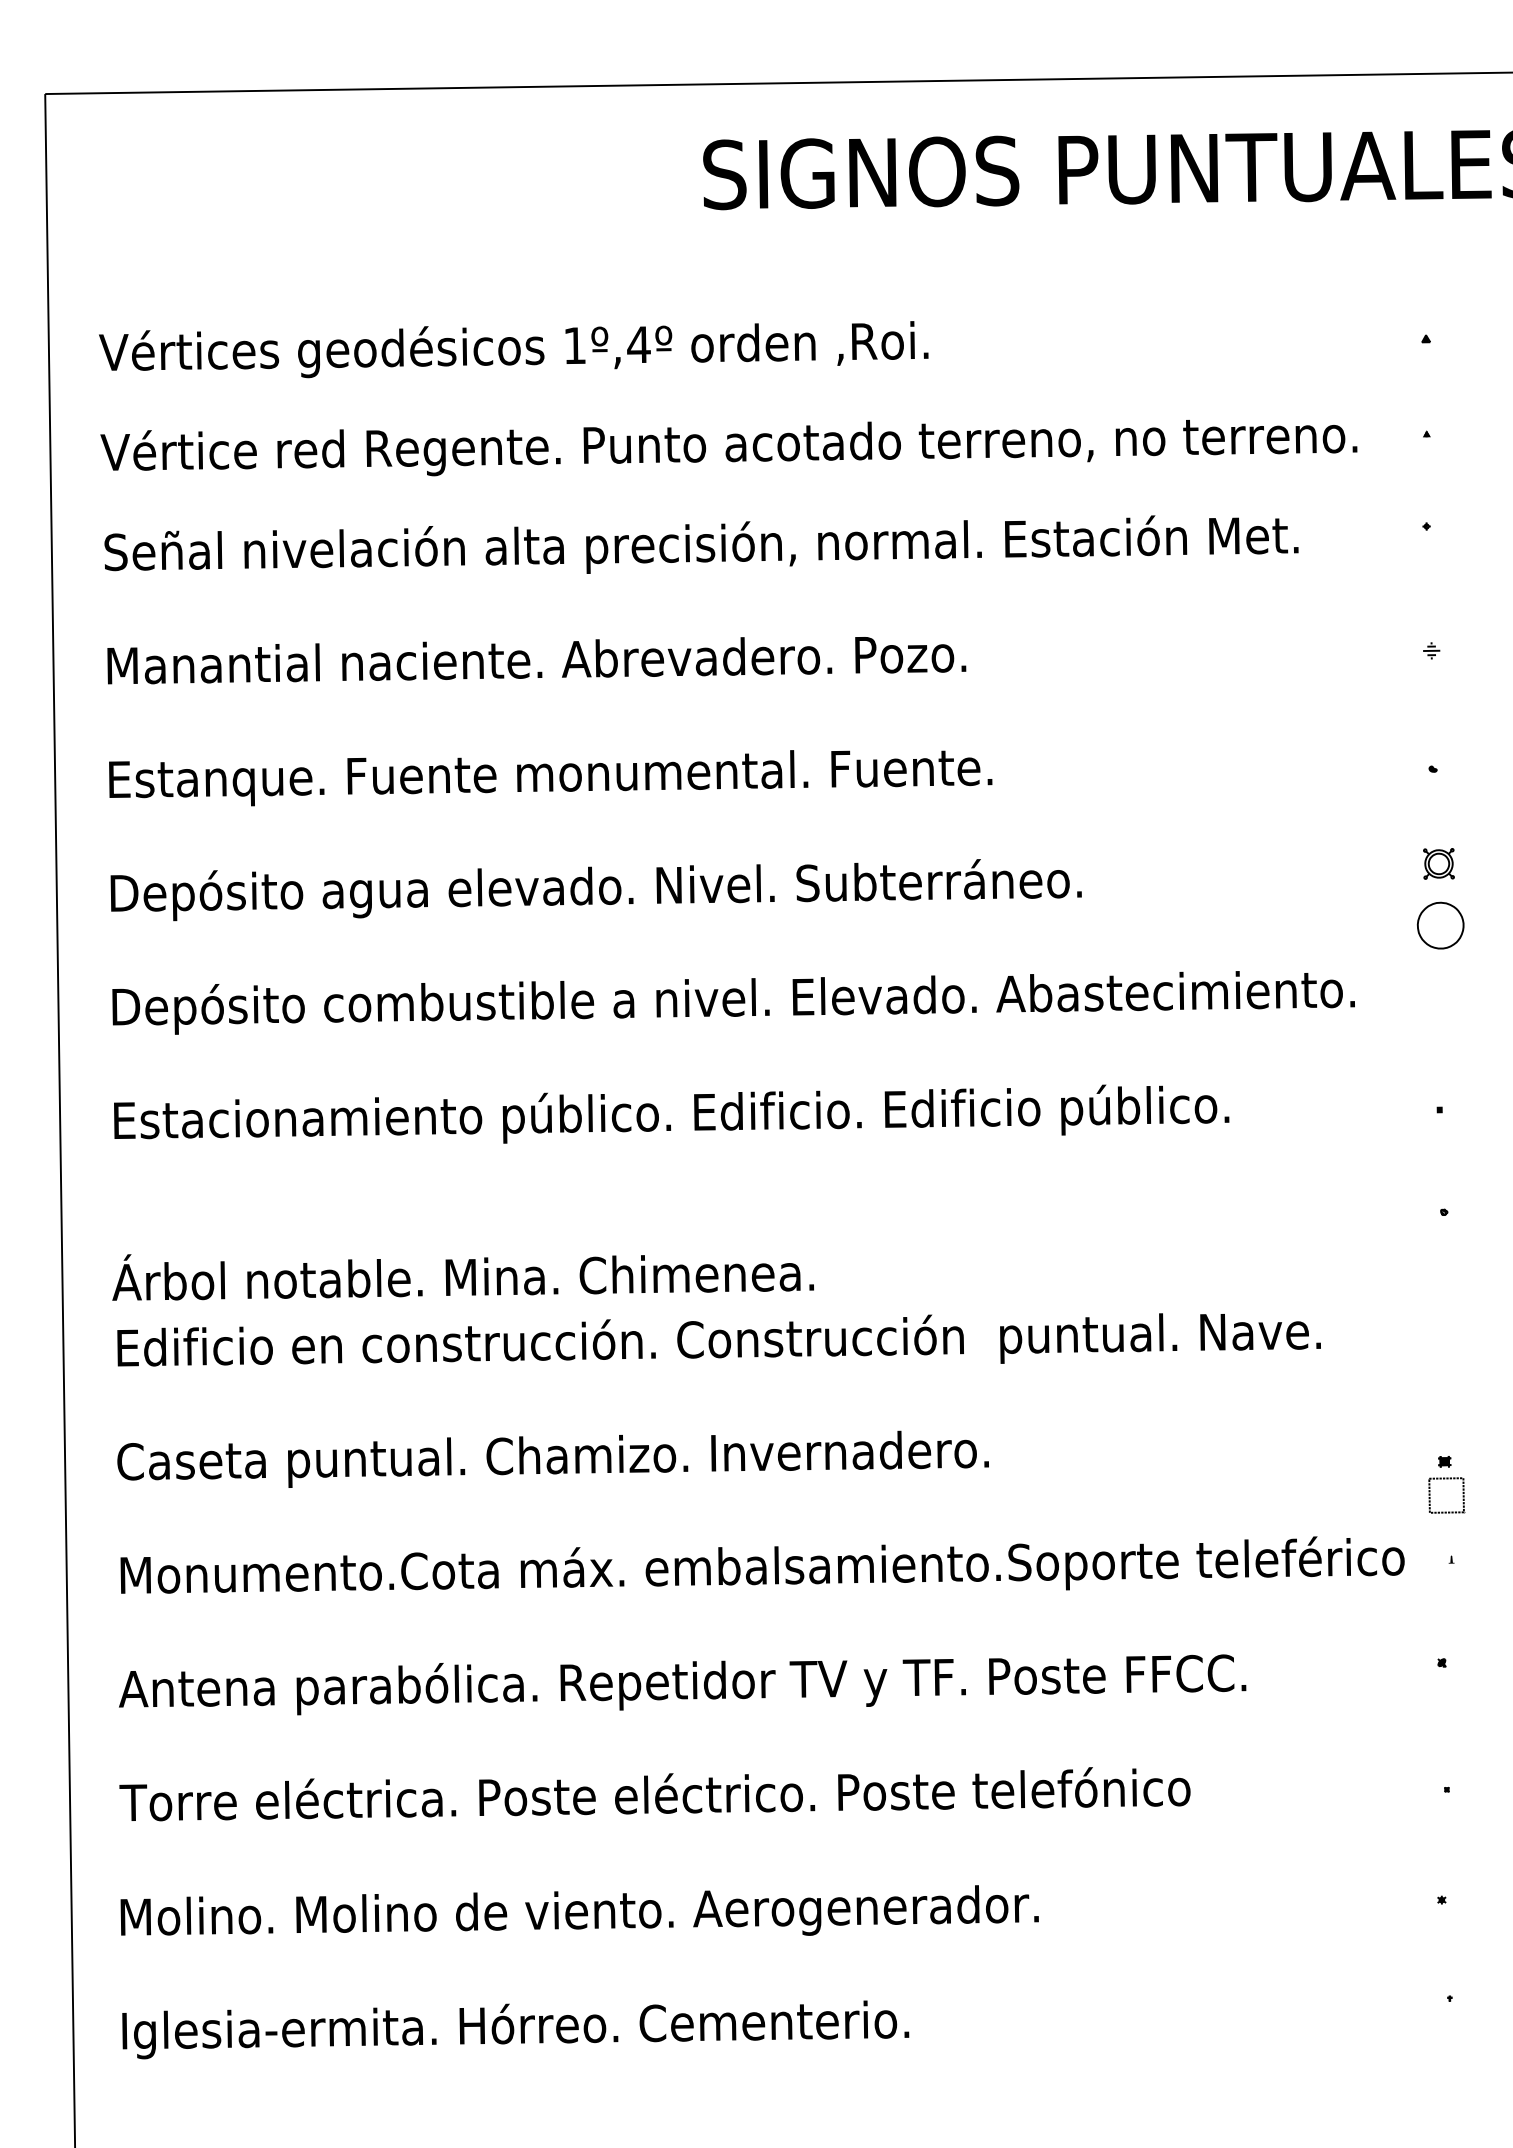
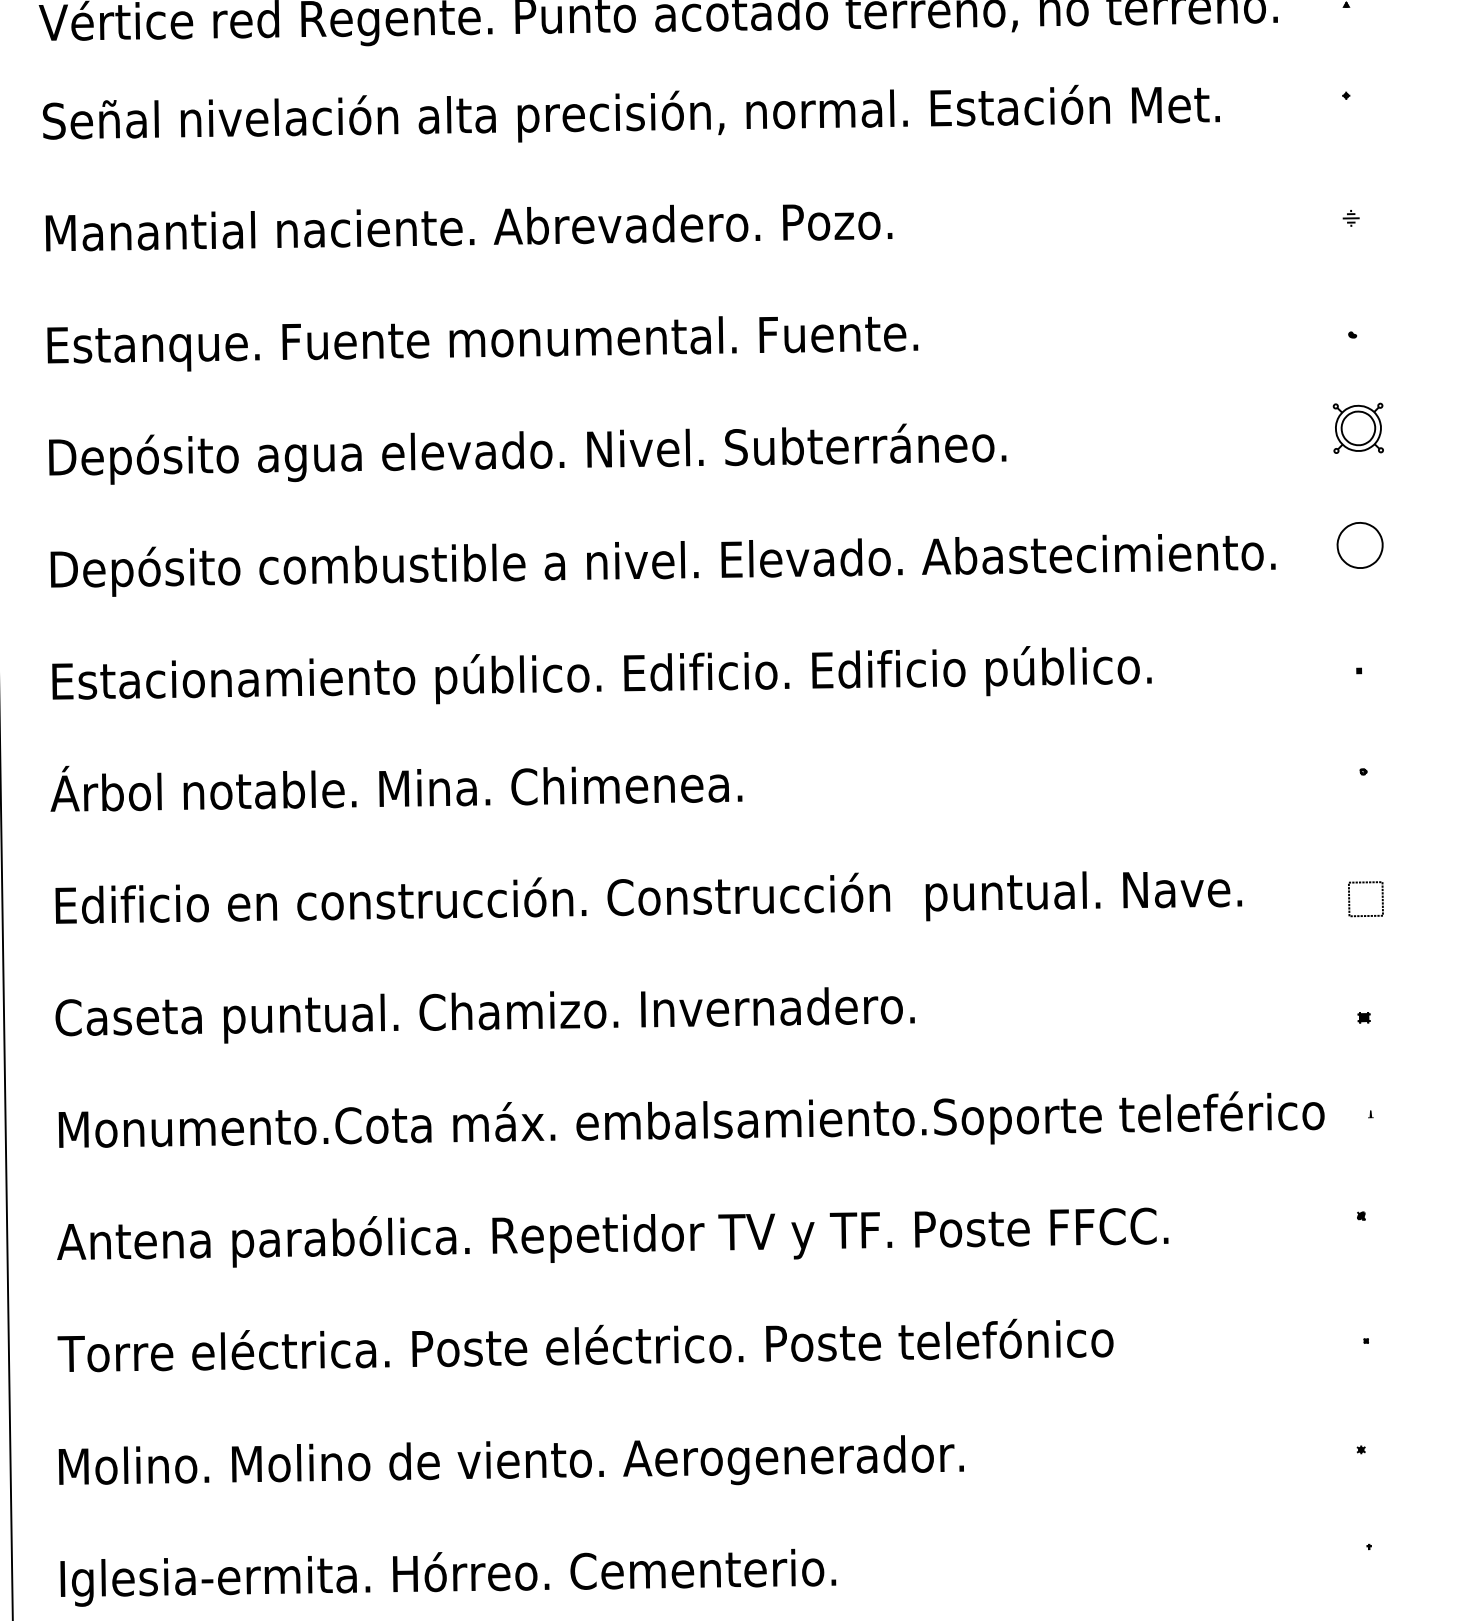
part: (1438, 863) -> (1357, 427), size x1.67
part: (1440, 925) -> (1359, 545), moved
text: (462, 1277) -> (395, 788), moved
part: (1446, 1479) -> (1365, 883), moved

